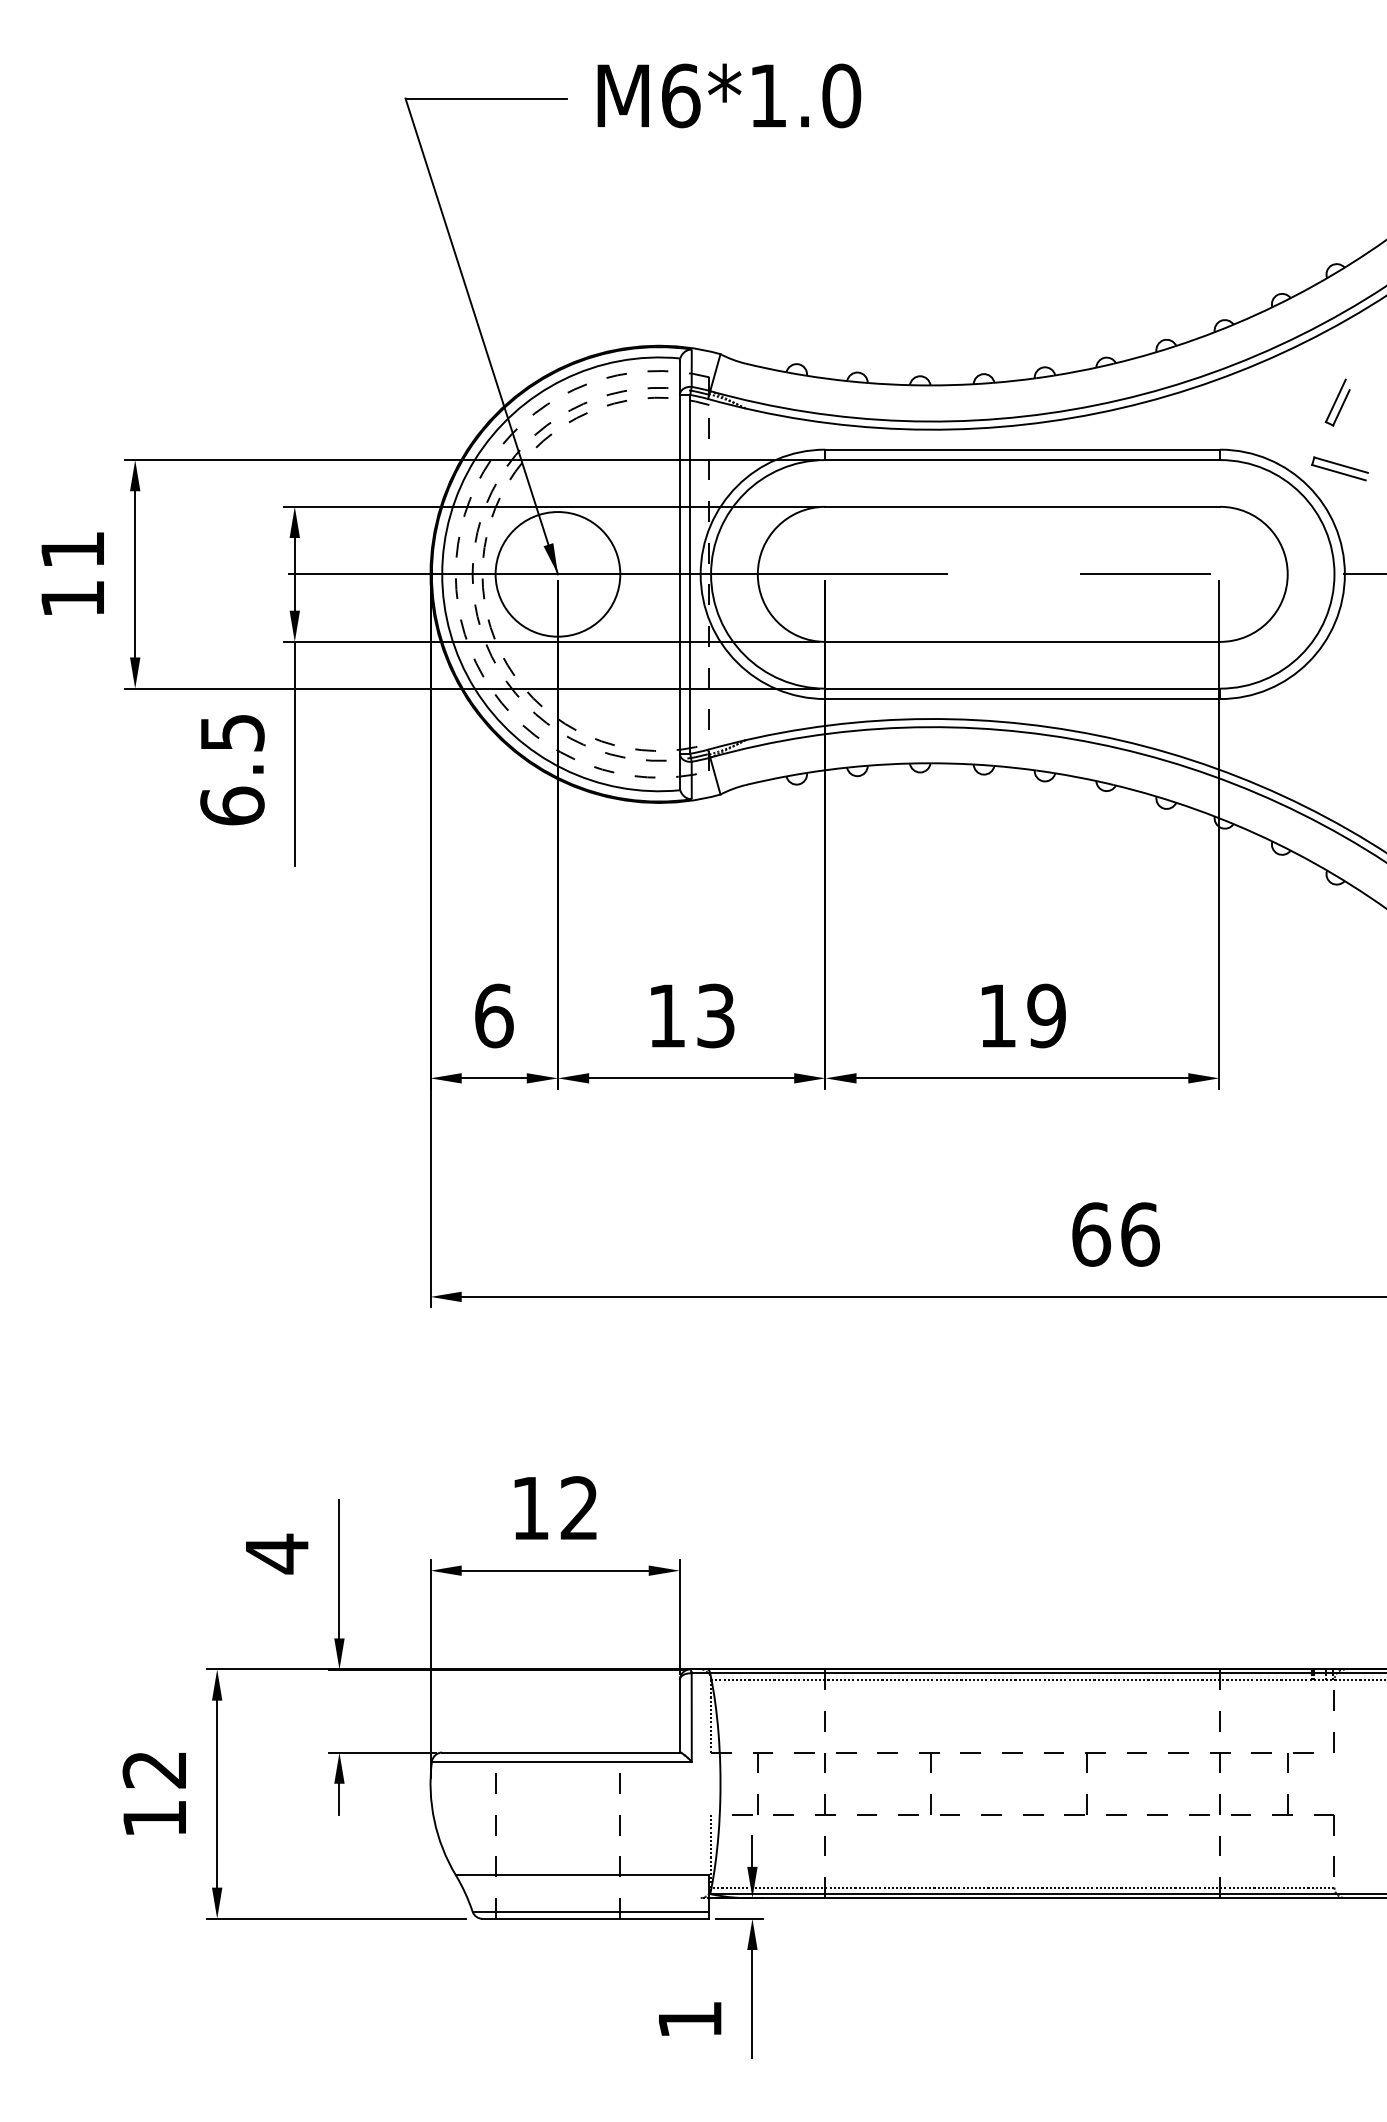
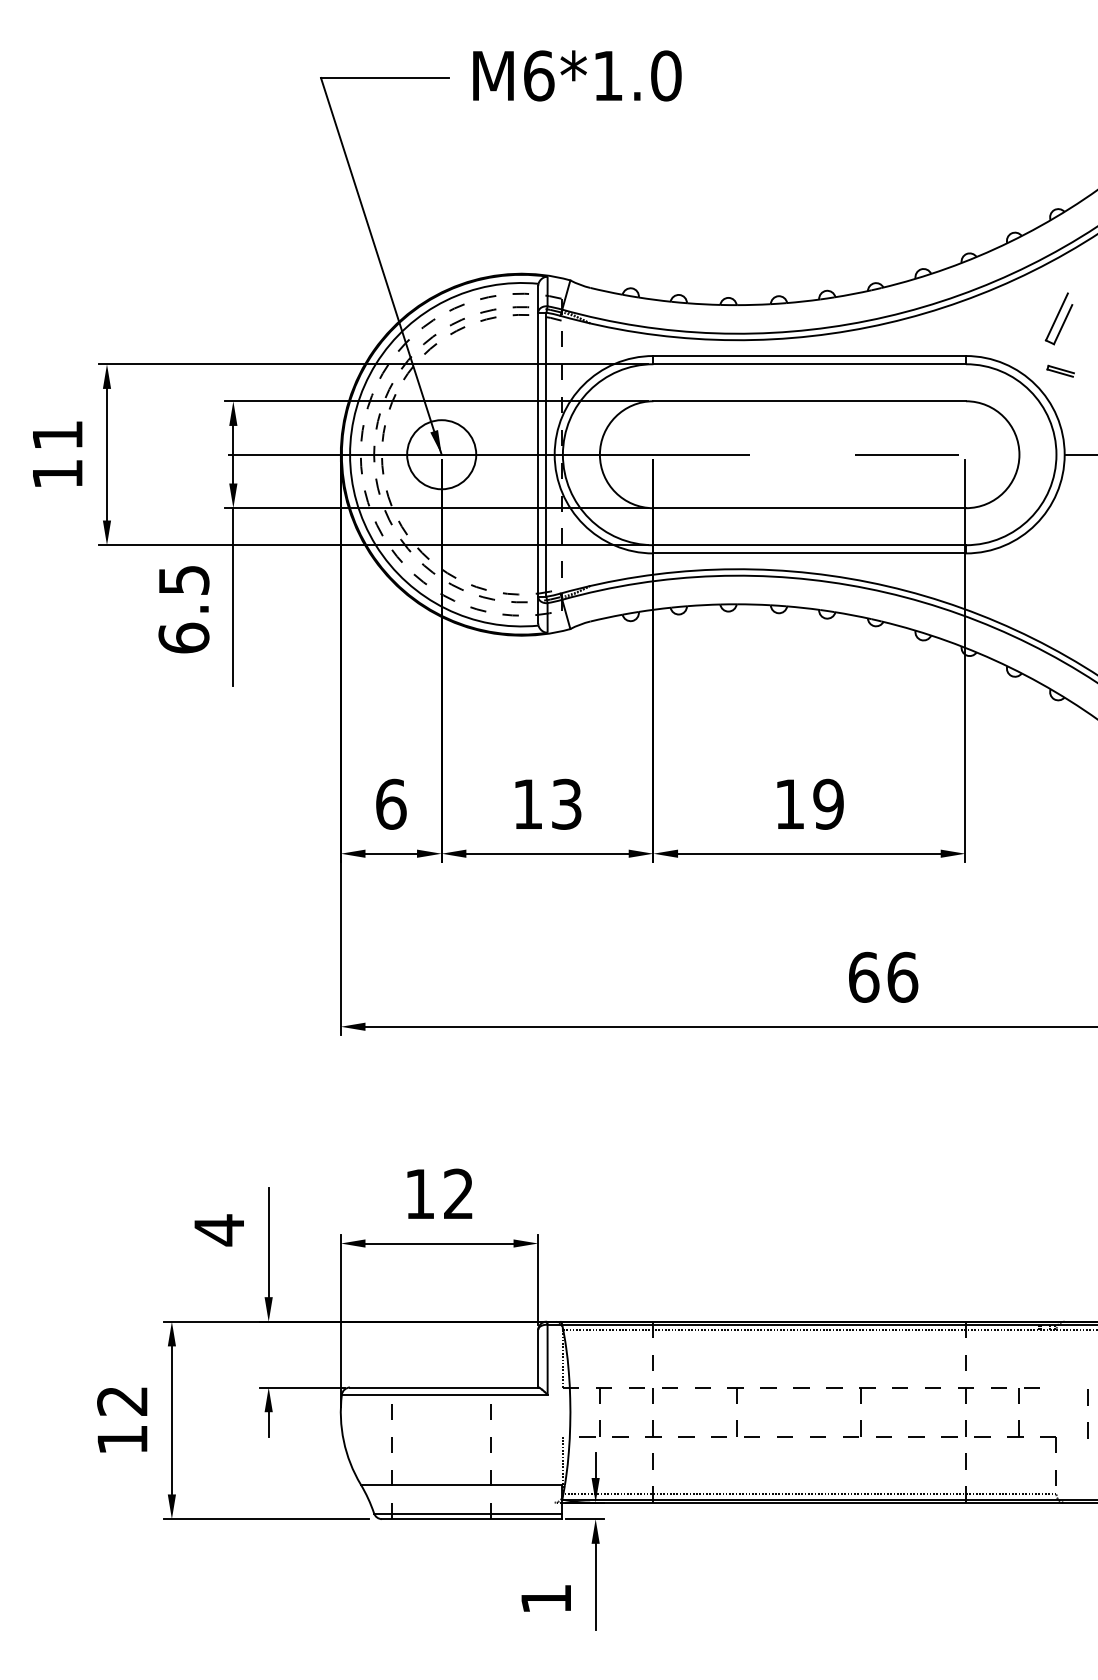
part: (1337, 402) -> (1058, 318), size x1.4
part: (1339, 469) -> (1060, 371), size x0.6
circle: (557, 574) -> (441, 454), size x0.7
line: (1333, 1710) -> (1087, 1405), moved

